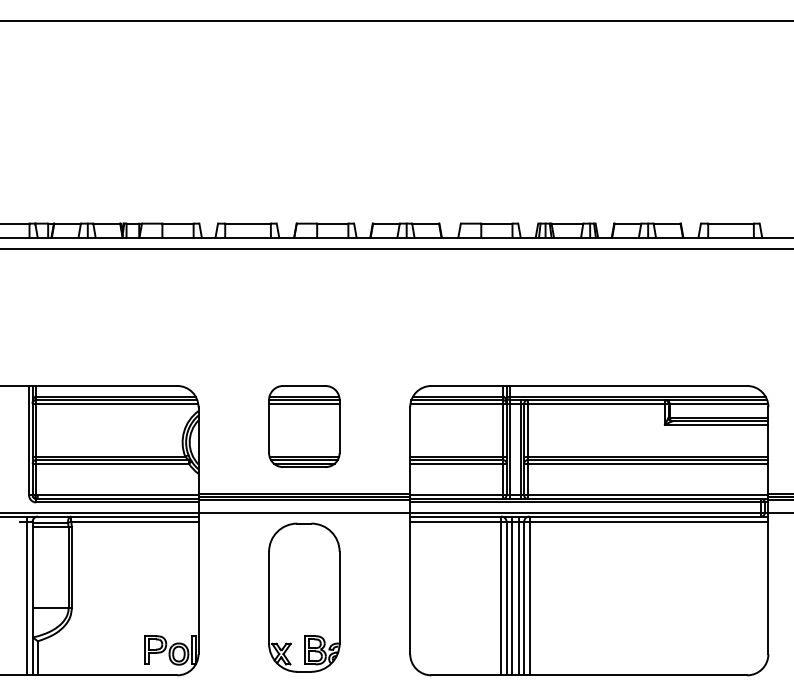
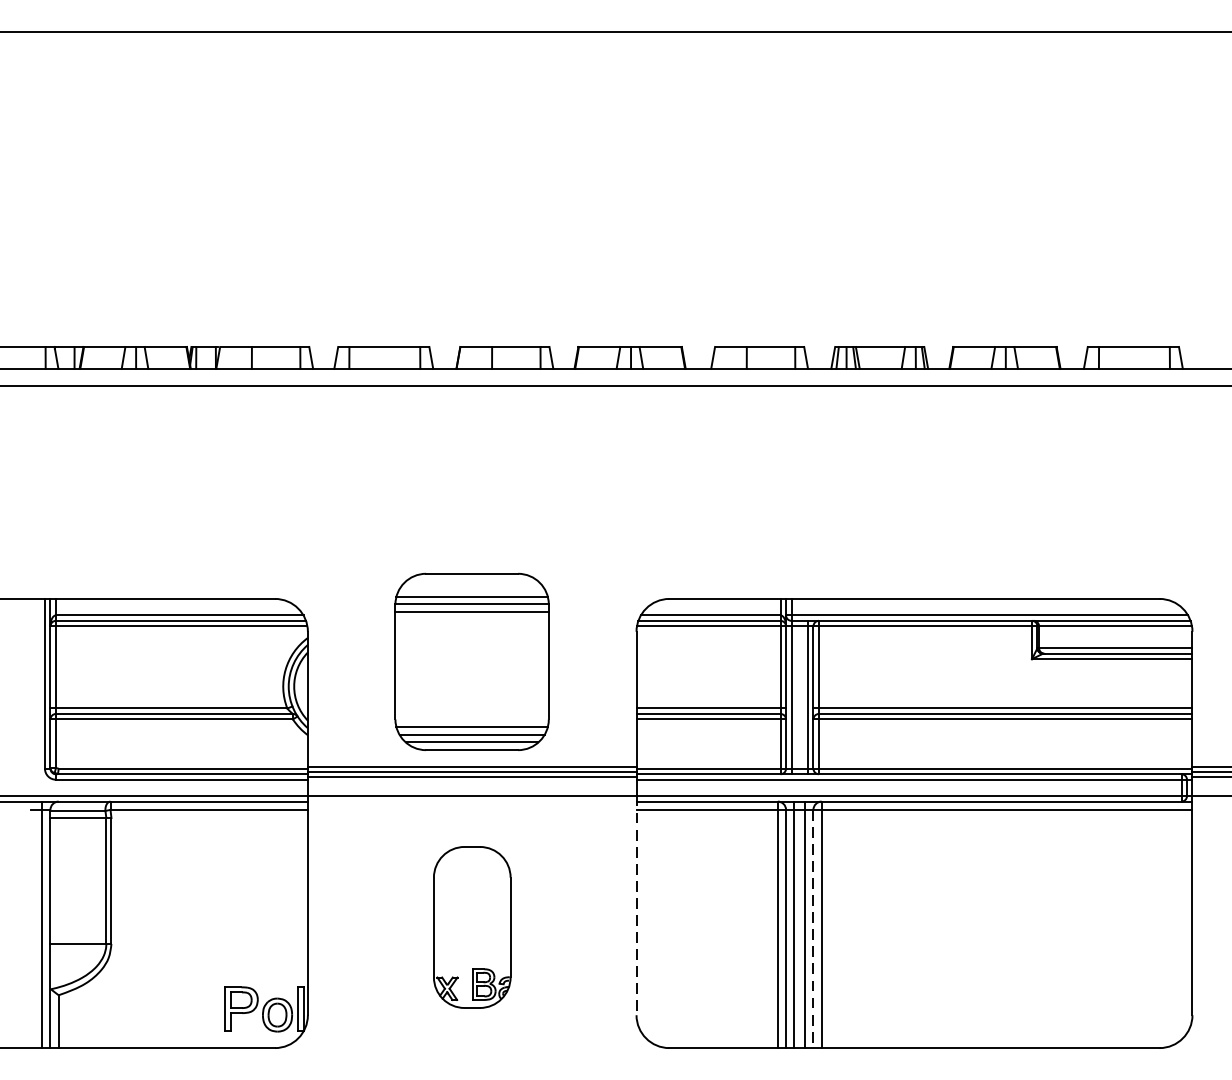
part: (304, 426) -> (472, 661), size x1.4
line: (410, 583) -> (636, 905), solid -> dashed
part: (304, 597) -> (472, 927), size x0.7
line: (524, 598) -> (813, 928), solid -> dashed

